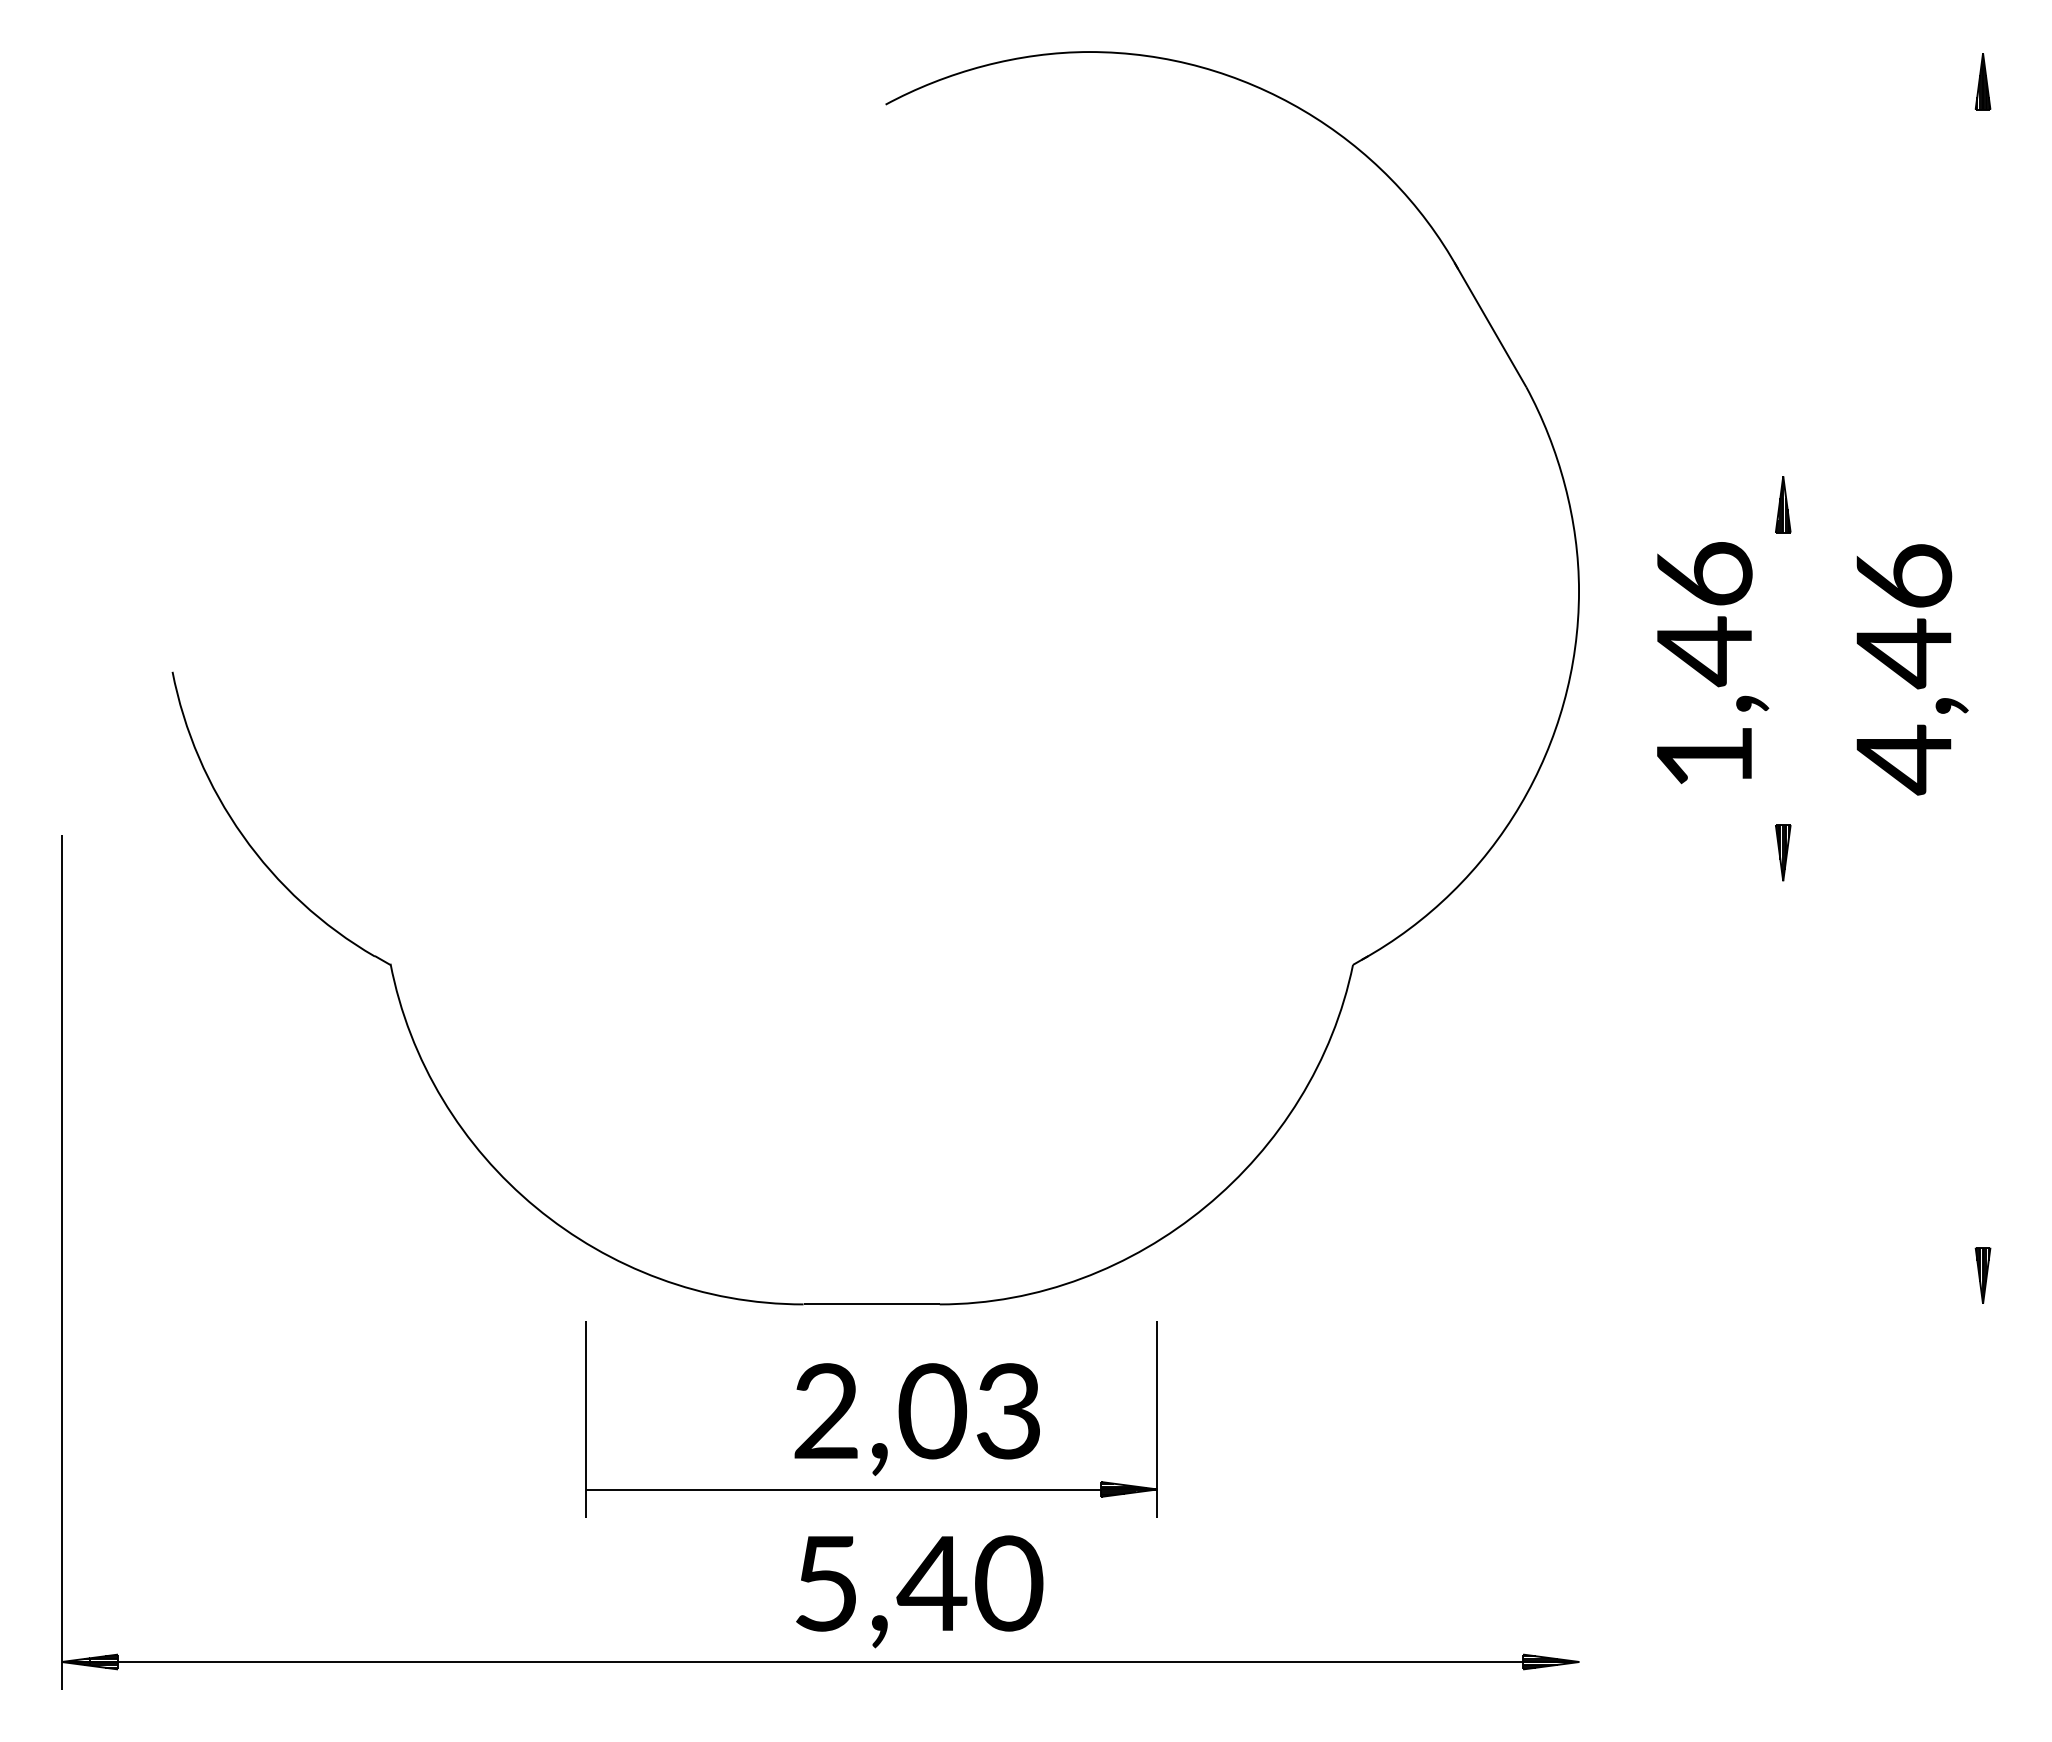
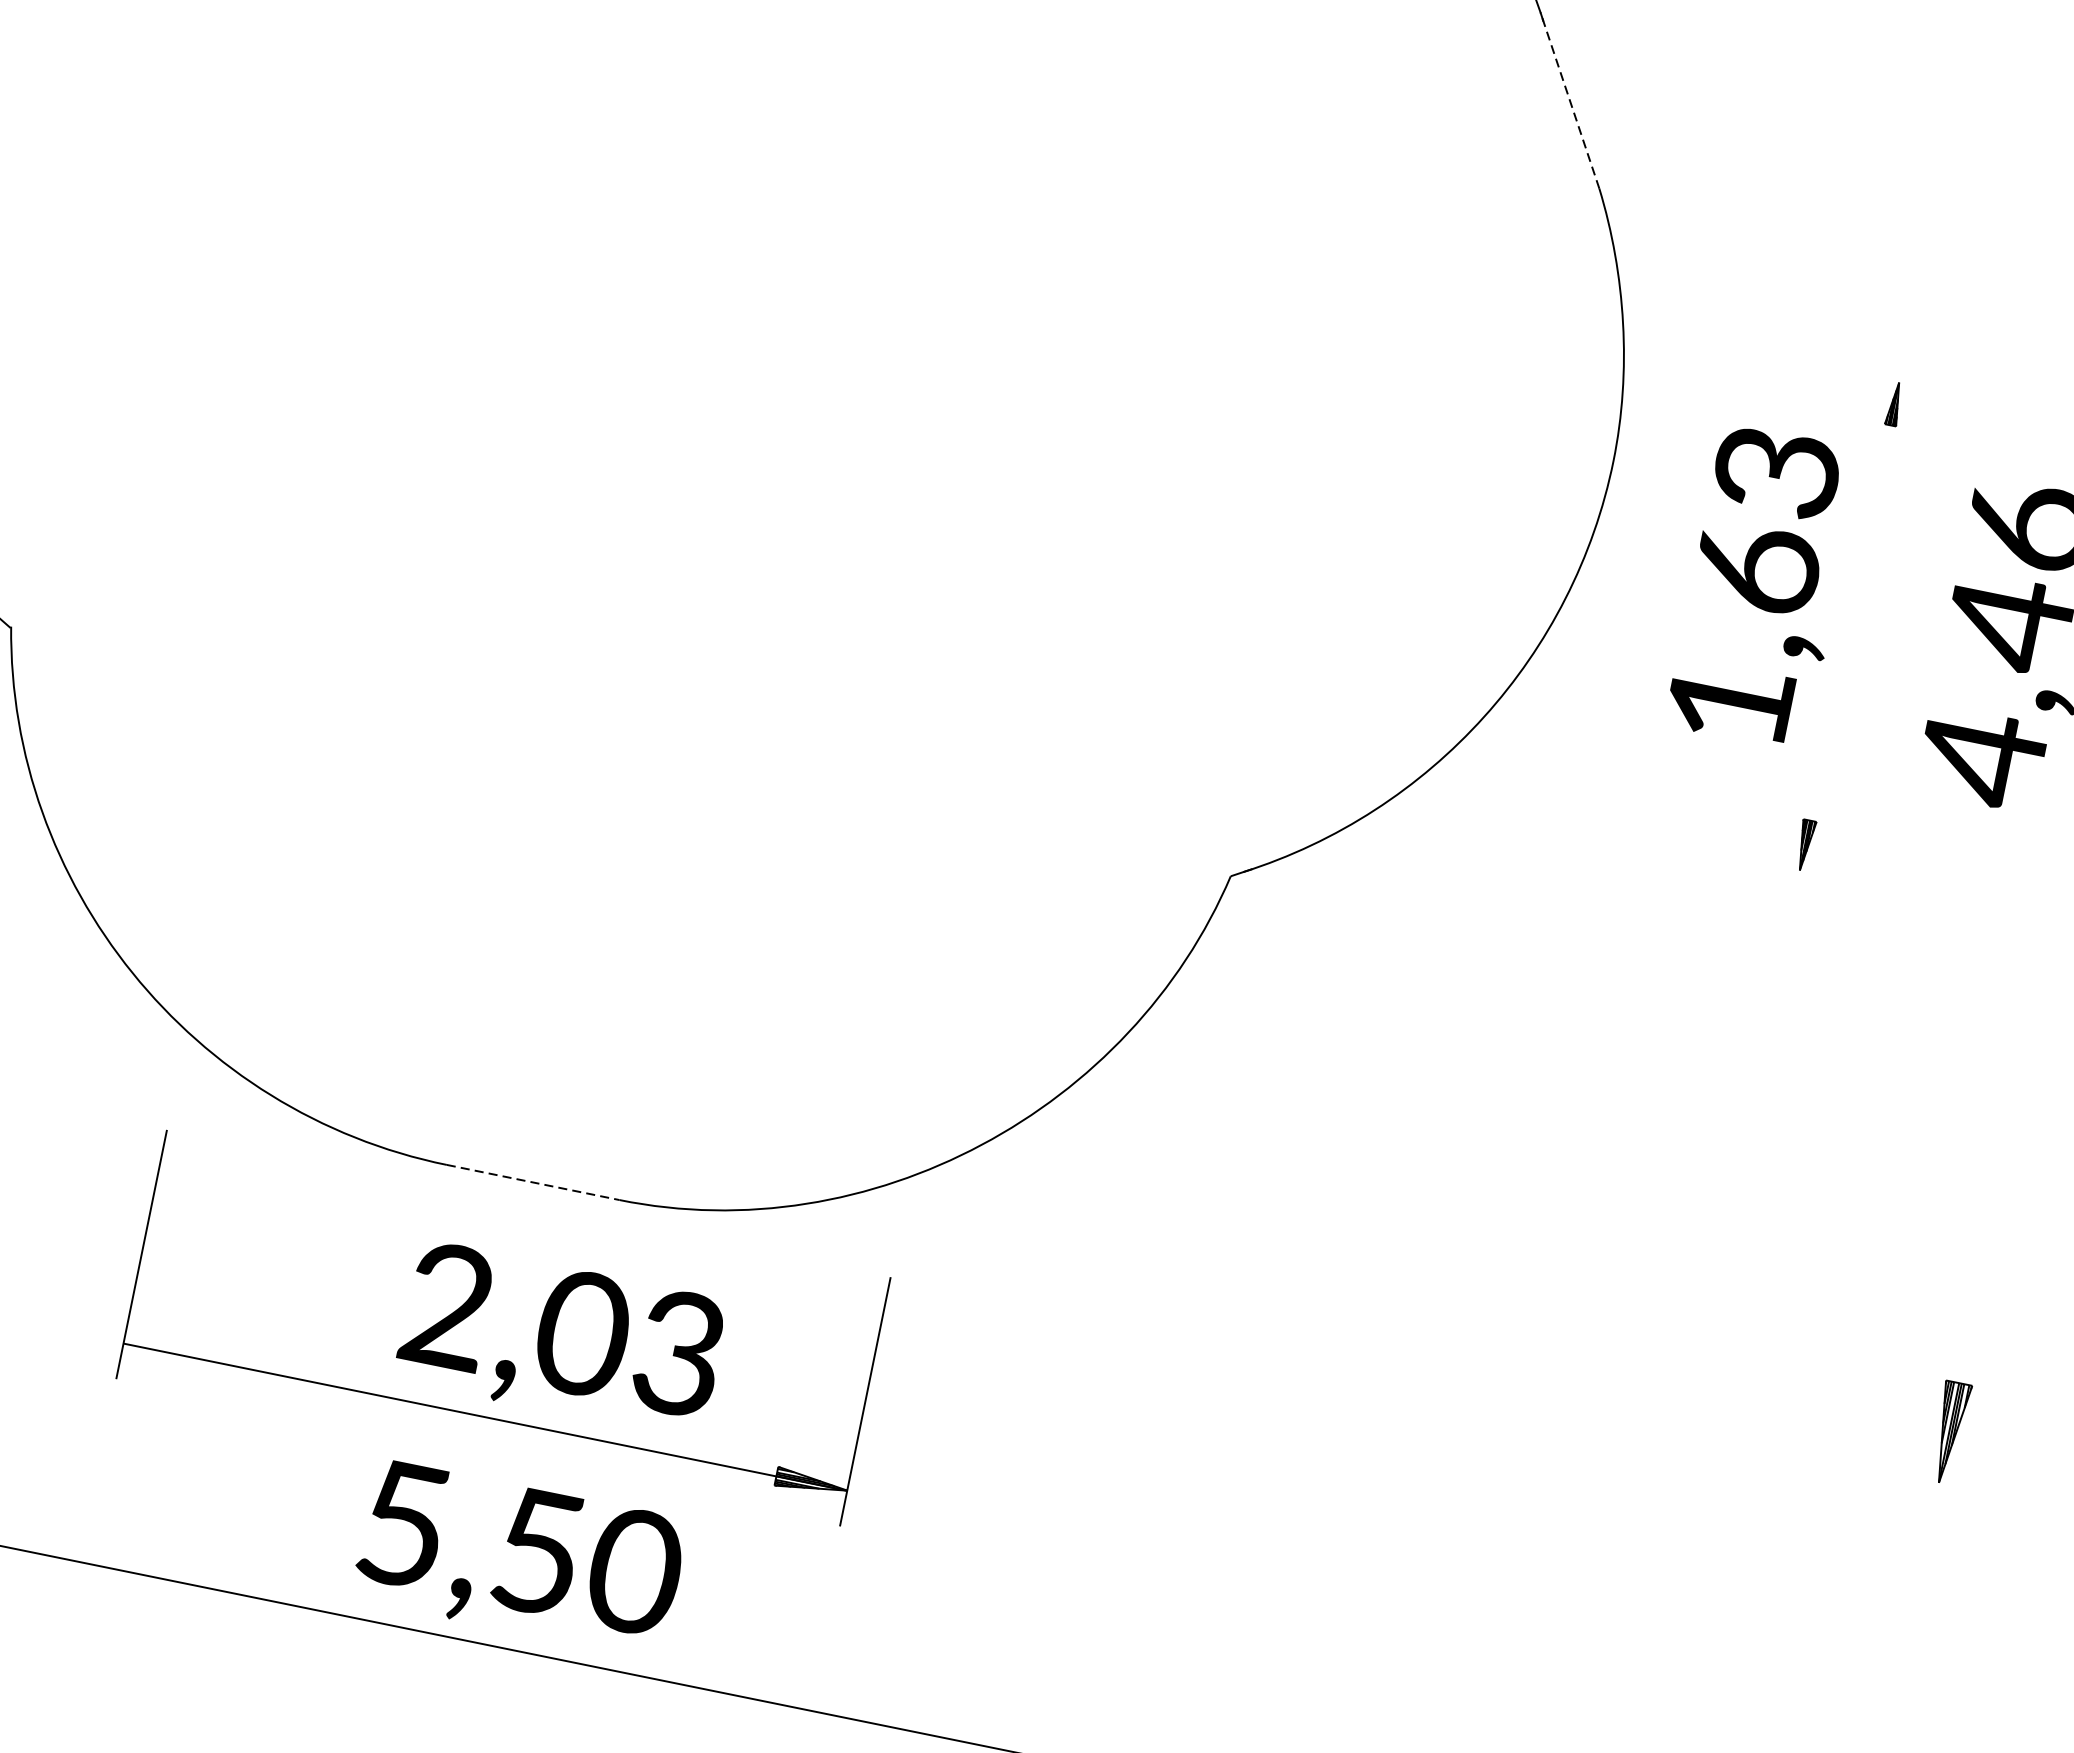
line: (1490, 324) -> (1570, 100), solid -> dashed
part: (1783, 504) -> (1895, 403), size x0.6
text: (1704, 614) -> (1766, 522), 1,46 -> 1,63
part: (1783, 852) -> (1805, 844), size x0.7
part: (1982, 1275) -> (1948, 1432), size x1.4
line: (872, 1304) -> (534, 1182), solid -> dashed
text: (931, 1583) -> (536, 1551), 5,40 -> 5,50

